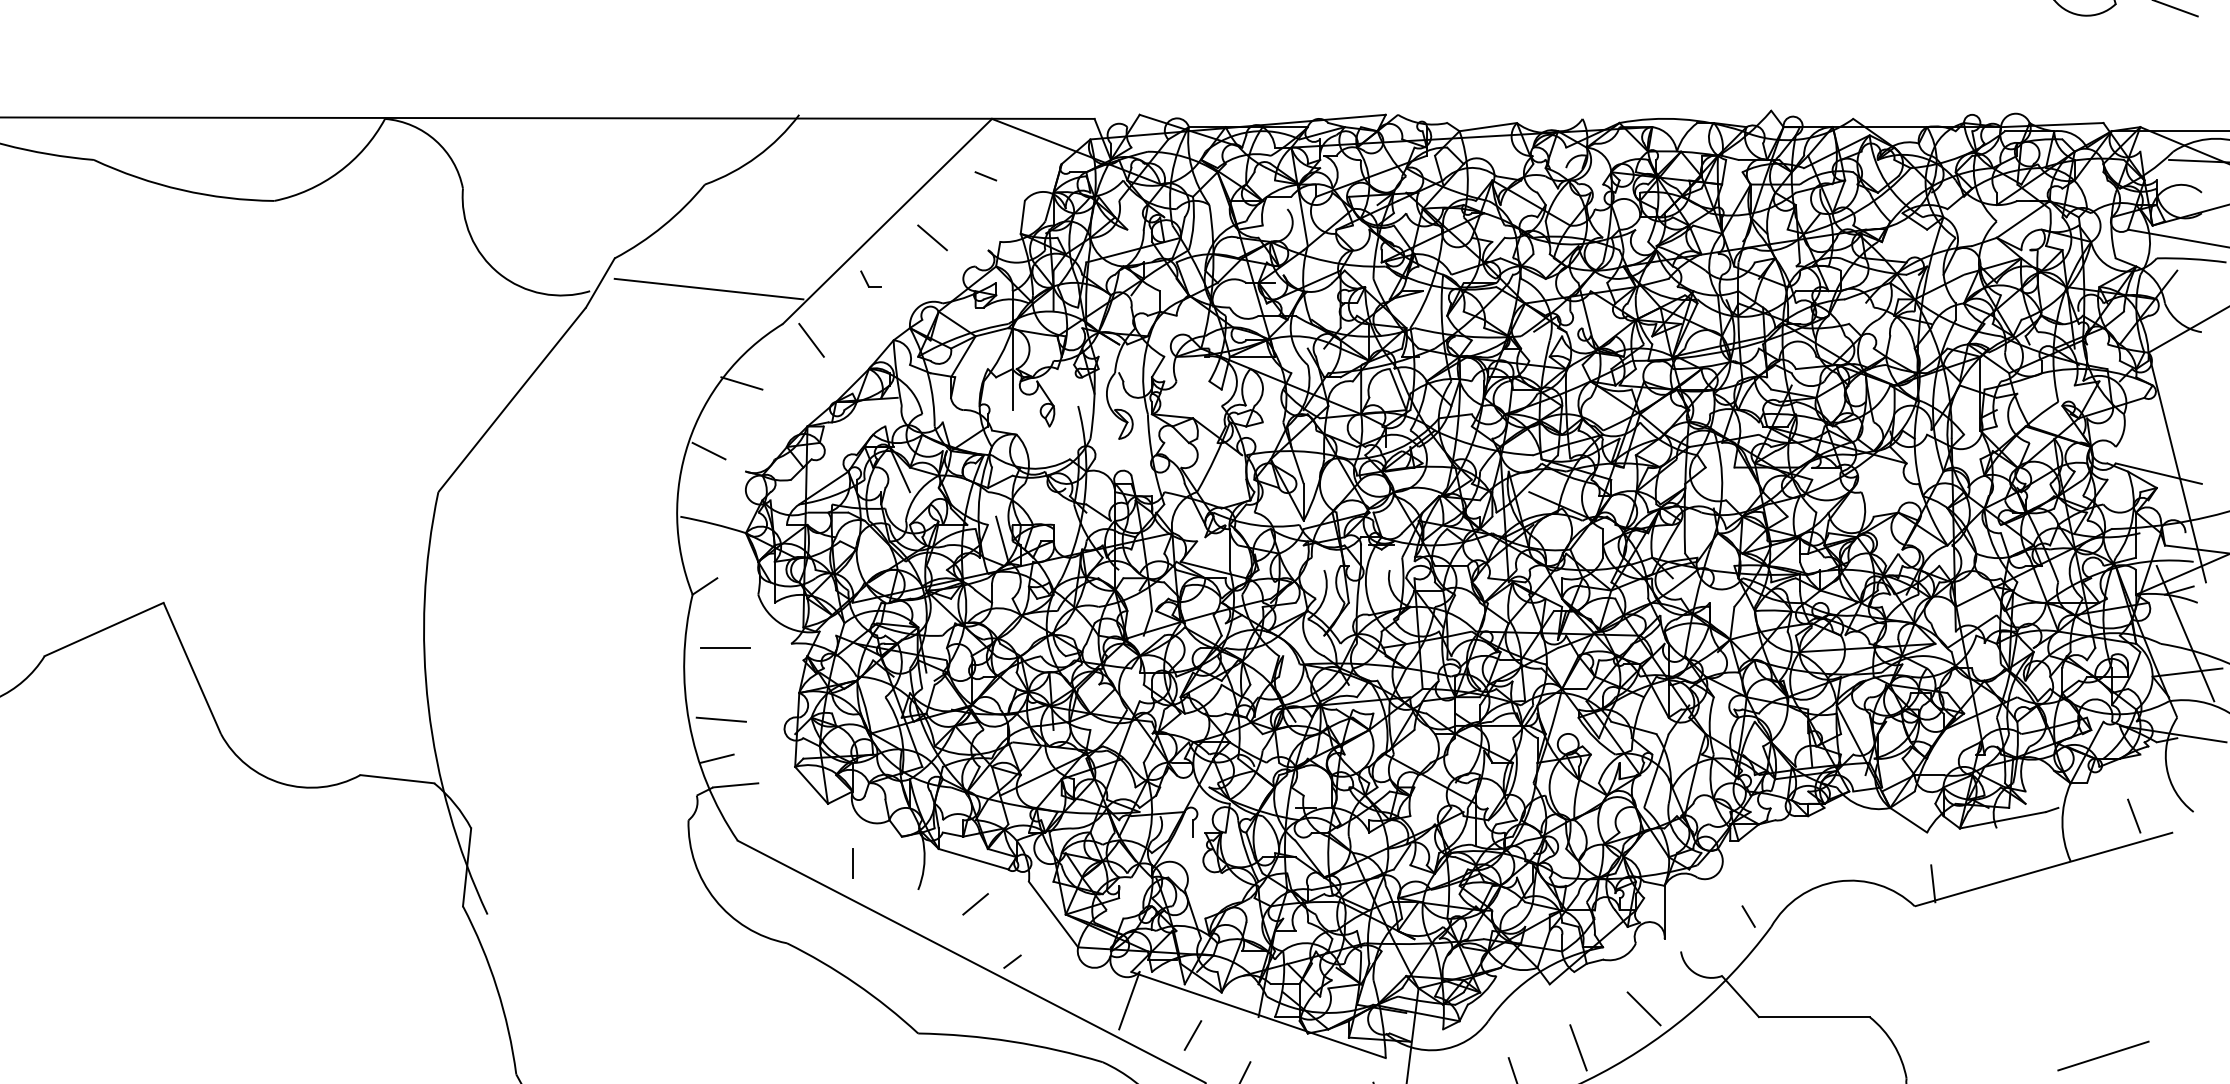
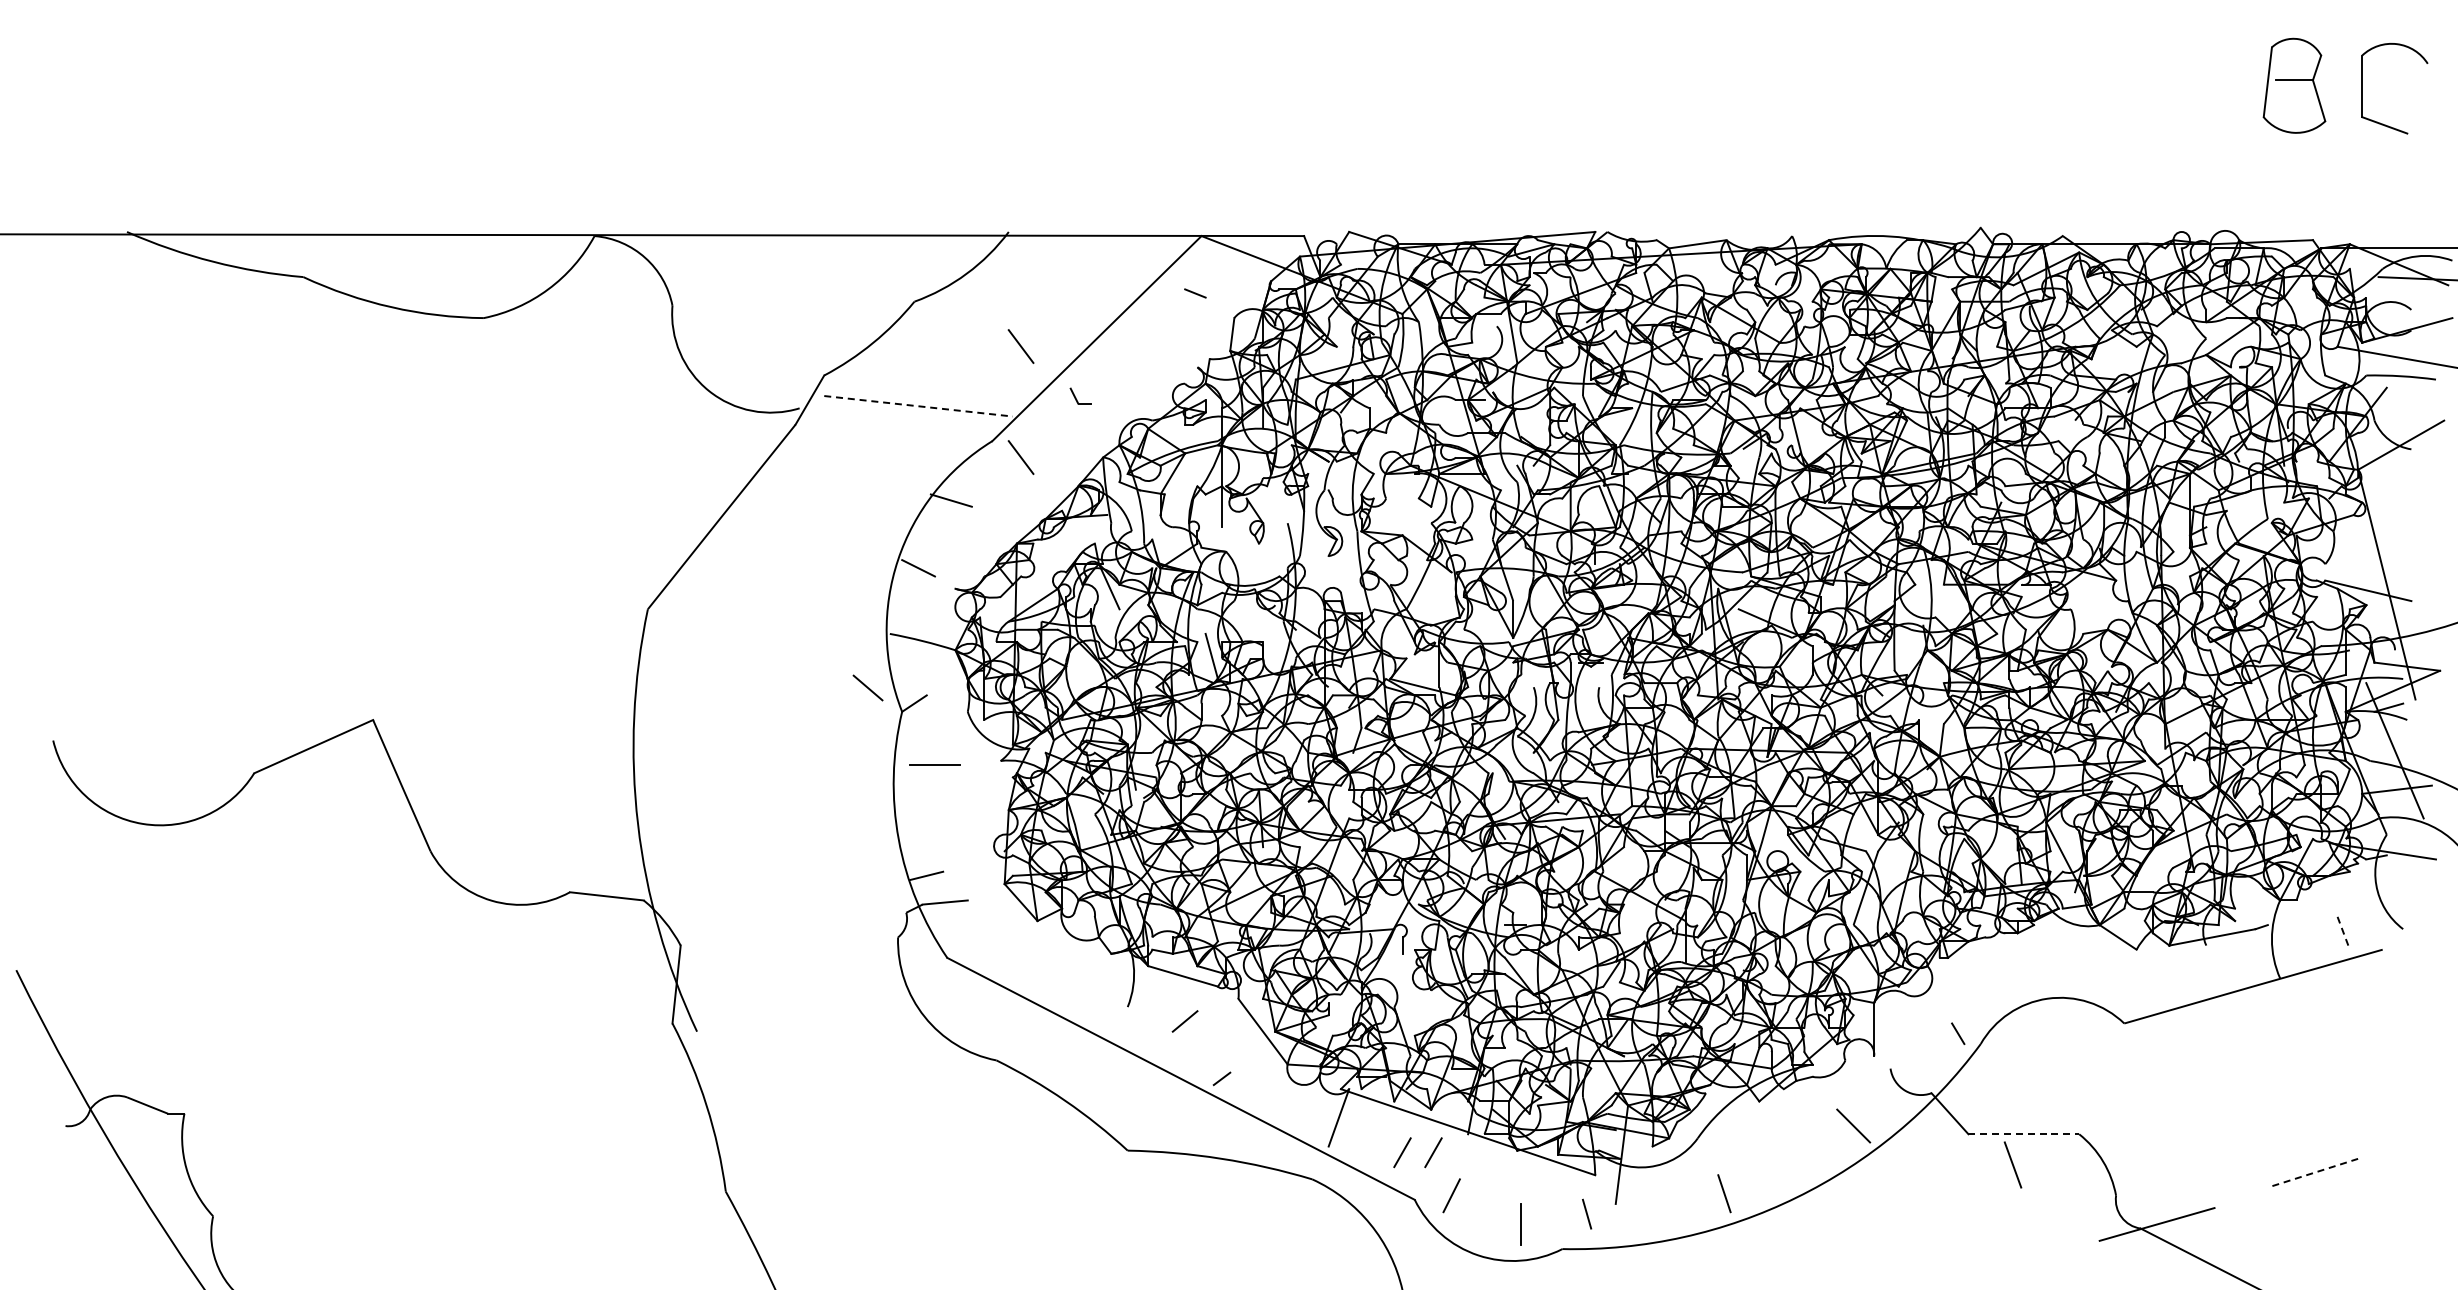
line: (810, 229) -> (1020, 346), added
line: (931, 237) -> (867, 687), moved
line: (708, 289) -> (918, 406), solid -> dashed
line: (720, 719) -> (930, 836), removed
line: (2133, 816) -> (2343, 933), solid -> dashed
line: (852, 863) -> (1062, 980), removed
line: (1932, 883) -> (2142, 1000), removed
line: (1814, 1017) -> (2024, 1134), solid -> dashed
line: (1223, 1035) -> (1433, 1152), added
line: (1577, 1047) -> (2012, 1164), moved
line: (2102, 1056) -> (2312, 1173), solid -> dashed

